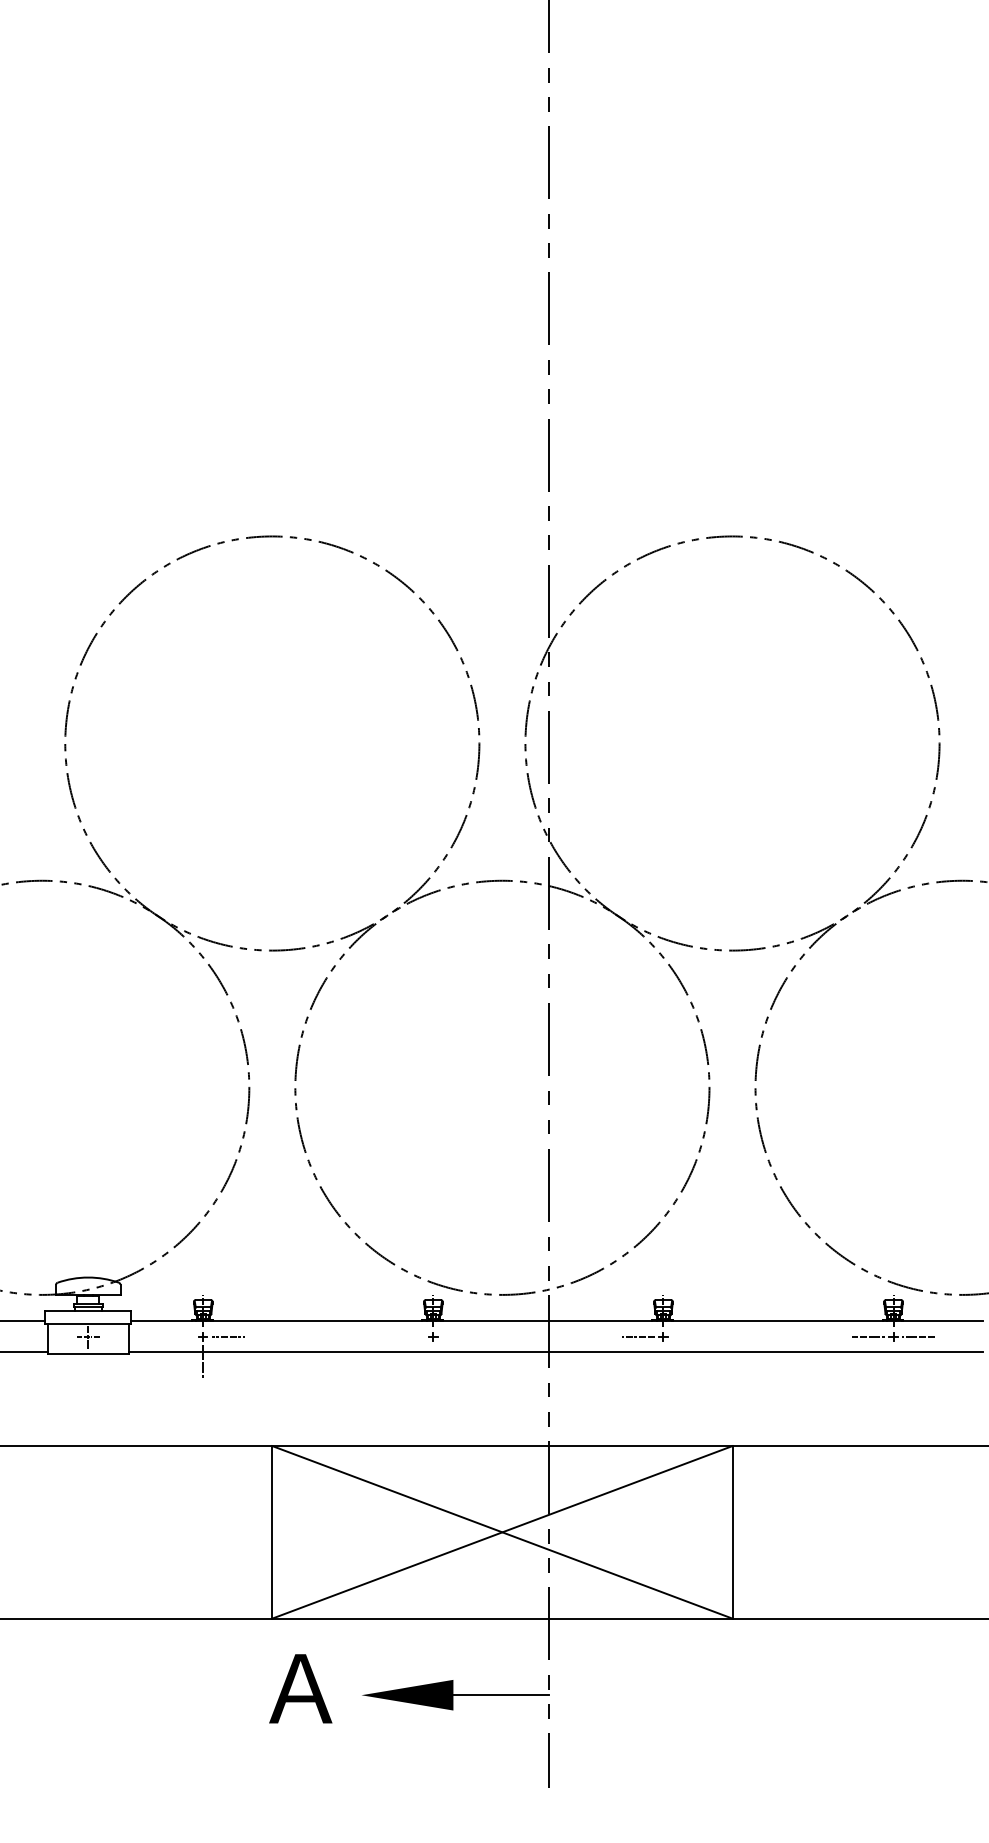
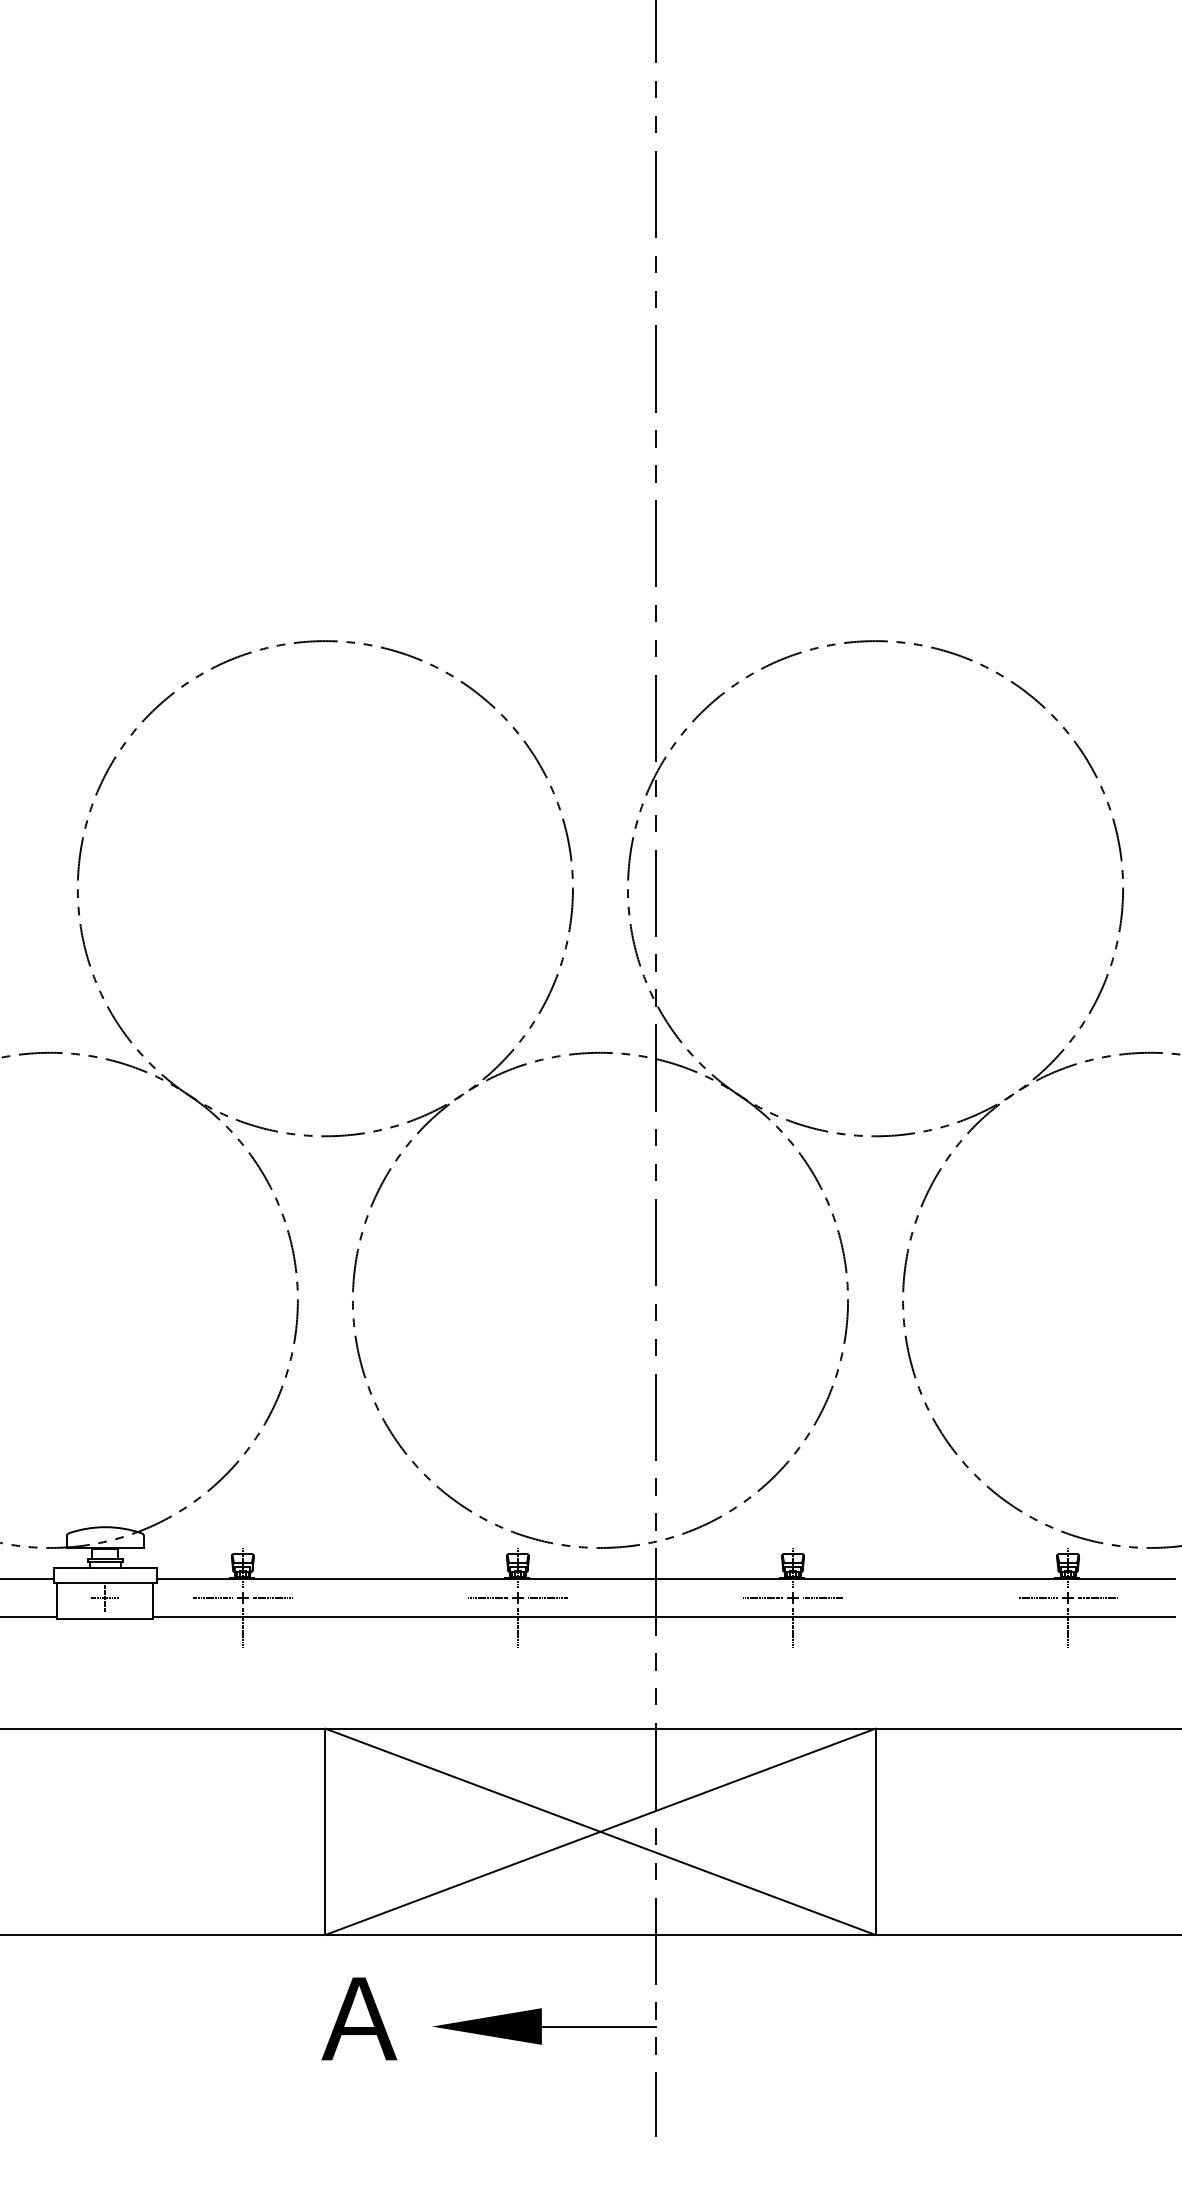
line: (177, 1337) -> (212, 1598), added
line: (408, 1337) -> (488, 1598), added
line: (458, 1337) -> (547, 1598), added
line: (688, 1337) -> (822, 1598), added
line: (433, 1361) -> (517, 1627), added
line: (663, 1361) -> (793, 1627), added
line: (893, 1361) -> (1068, 1627), added

